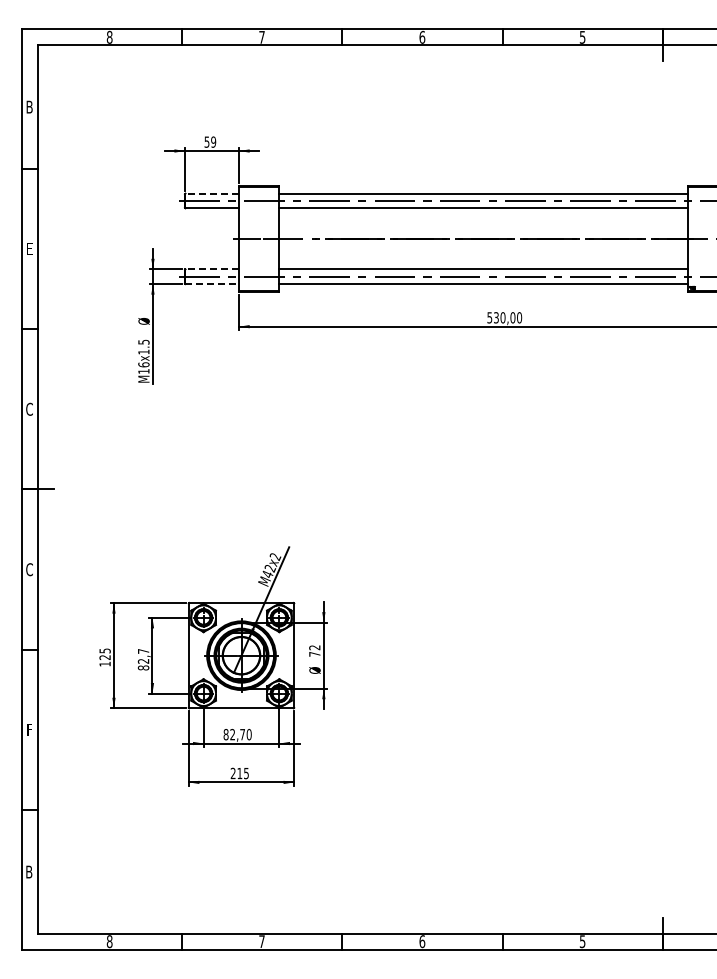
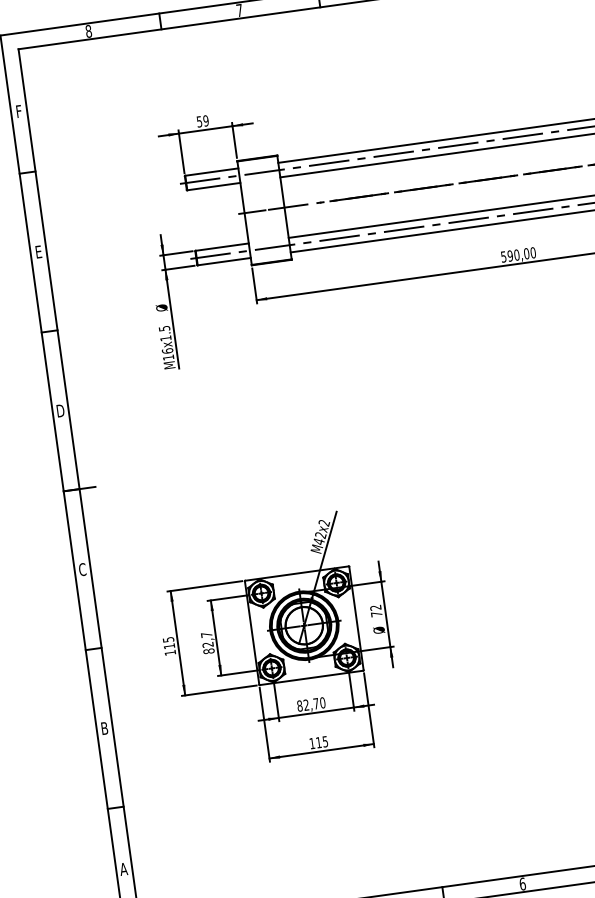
text: (29, 106) -> (18, 110), B -> F
line: (212, 193) -> (212, 171), dashed -> solid
line: (212, 269) -> (222, 247), dashed -> solid
line: (212, 284) -> (224, 262), dashed -> solid
text: (495, 317) -> (509, 255), 530,00 -> 590,00
text: (29, 408) -> (60, 410), C -> D
text: (104, 657) -> (168, 646), 125 -> 115
text: (29, 729) -> (104, 727), F -> B
text: (232, 772) -> (311, 742), 215 -> 115
text: (28, 871) -> (122, 868), B -> A

